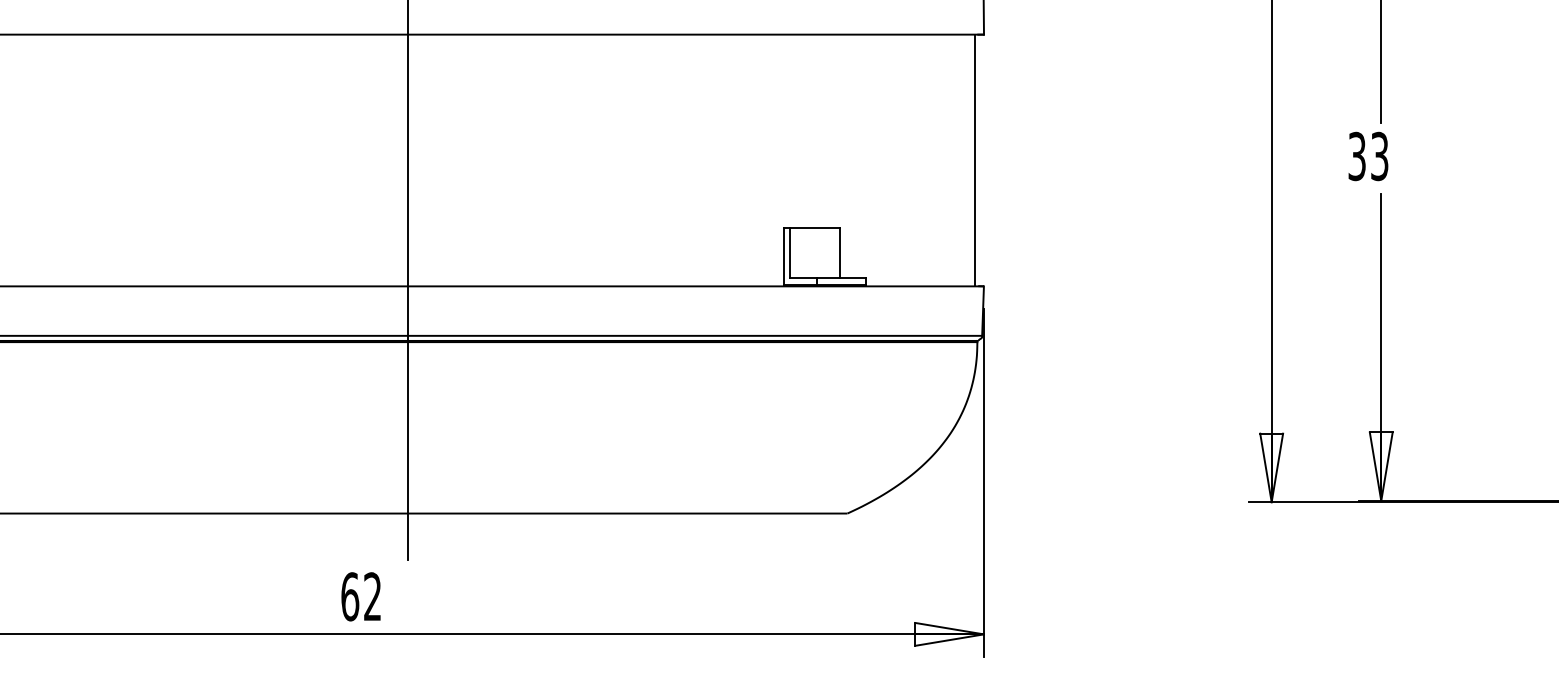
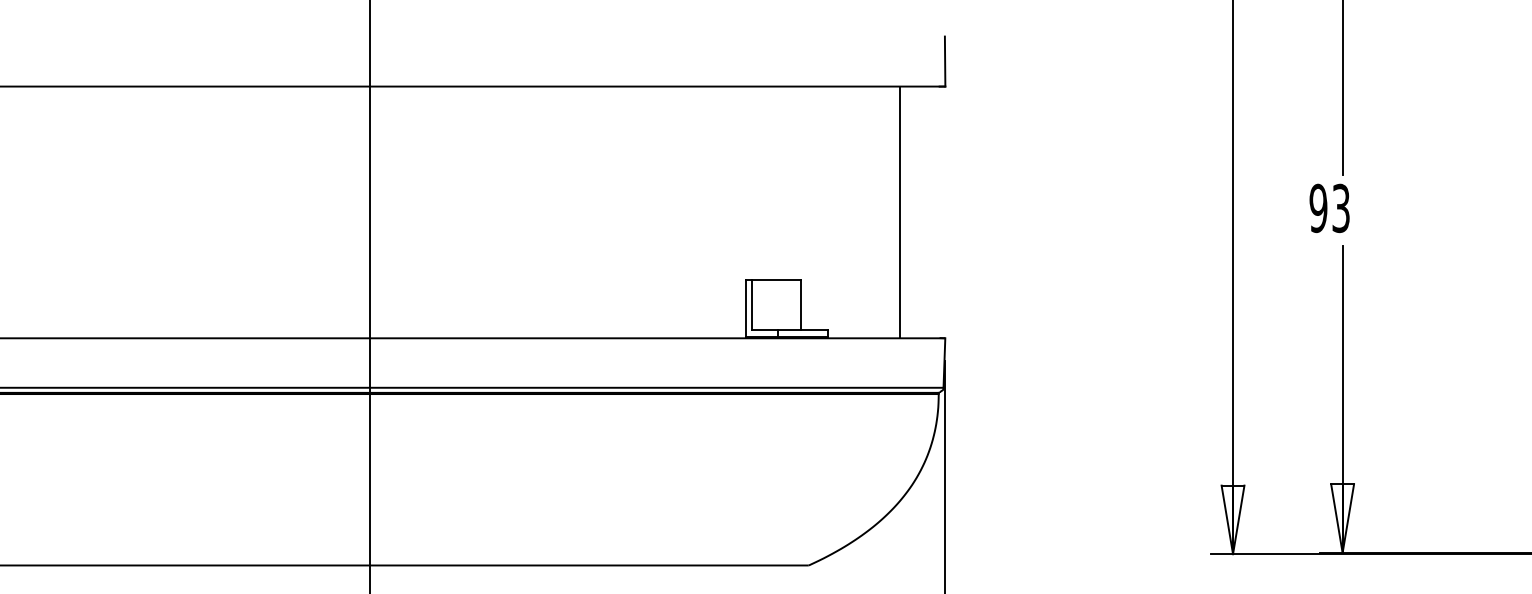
text: (1356, 156) -> (1317, 208), 33 -> 93
line: (974, 160) -> (899, 212), moved

